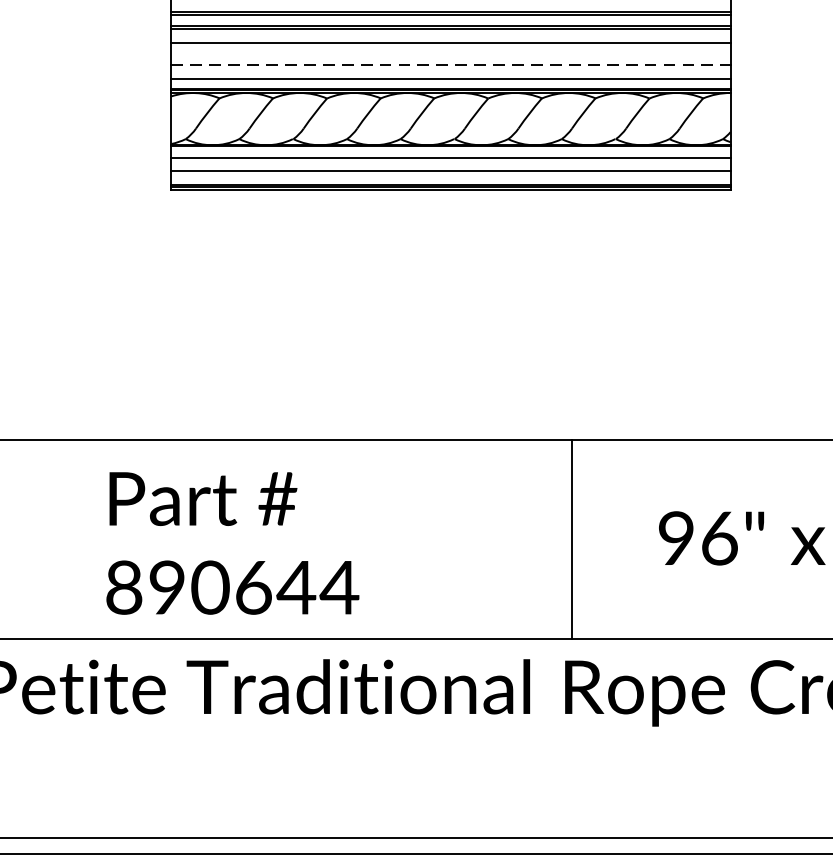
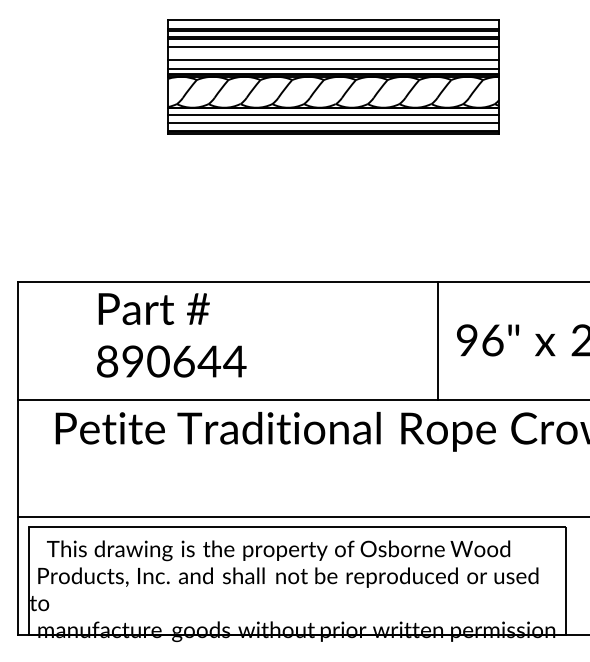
line: (452, 65) -> (334, 60), dashed -> solid
line: (572, 538) -> (438, 340), moved
text: (232, 543) -> (171, 335), moved

